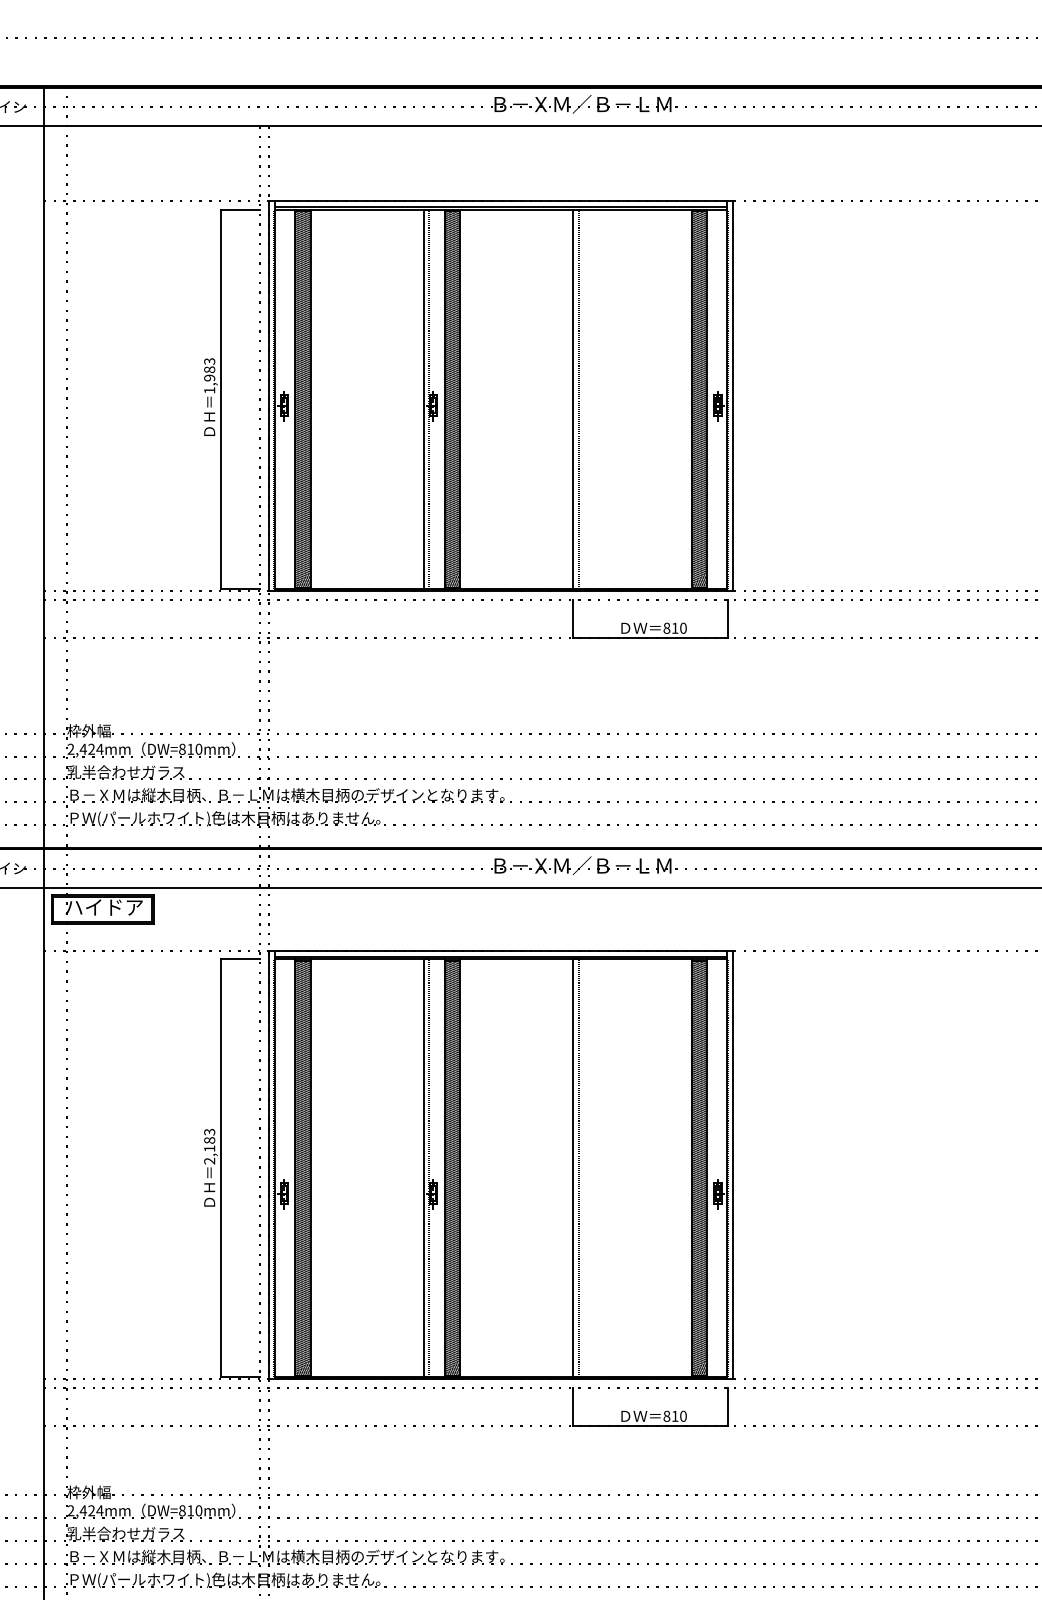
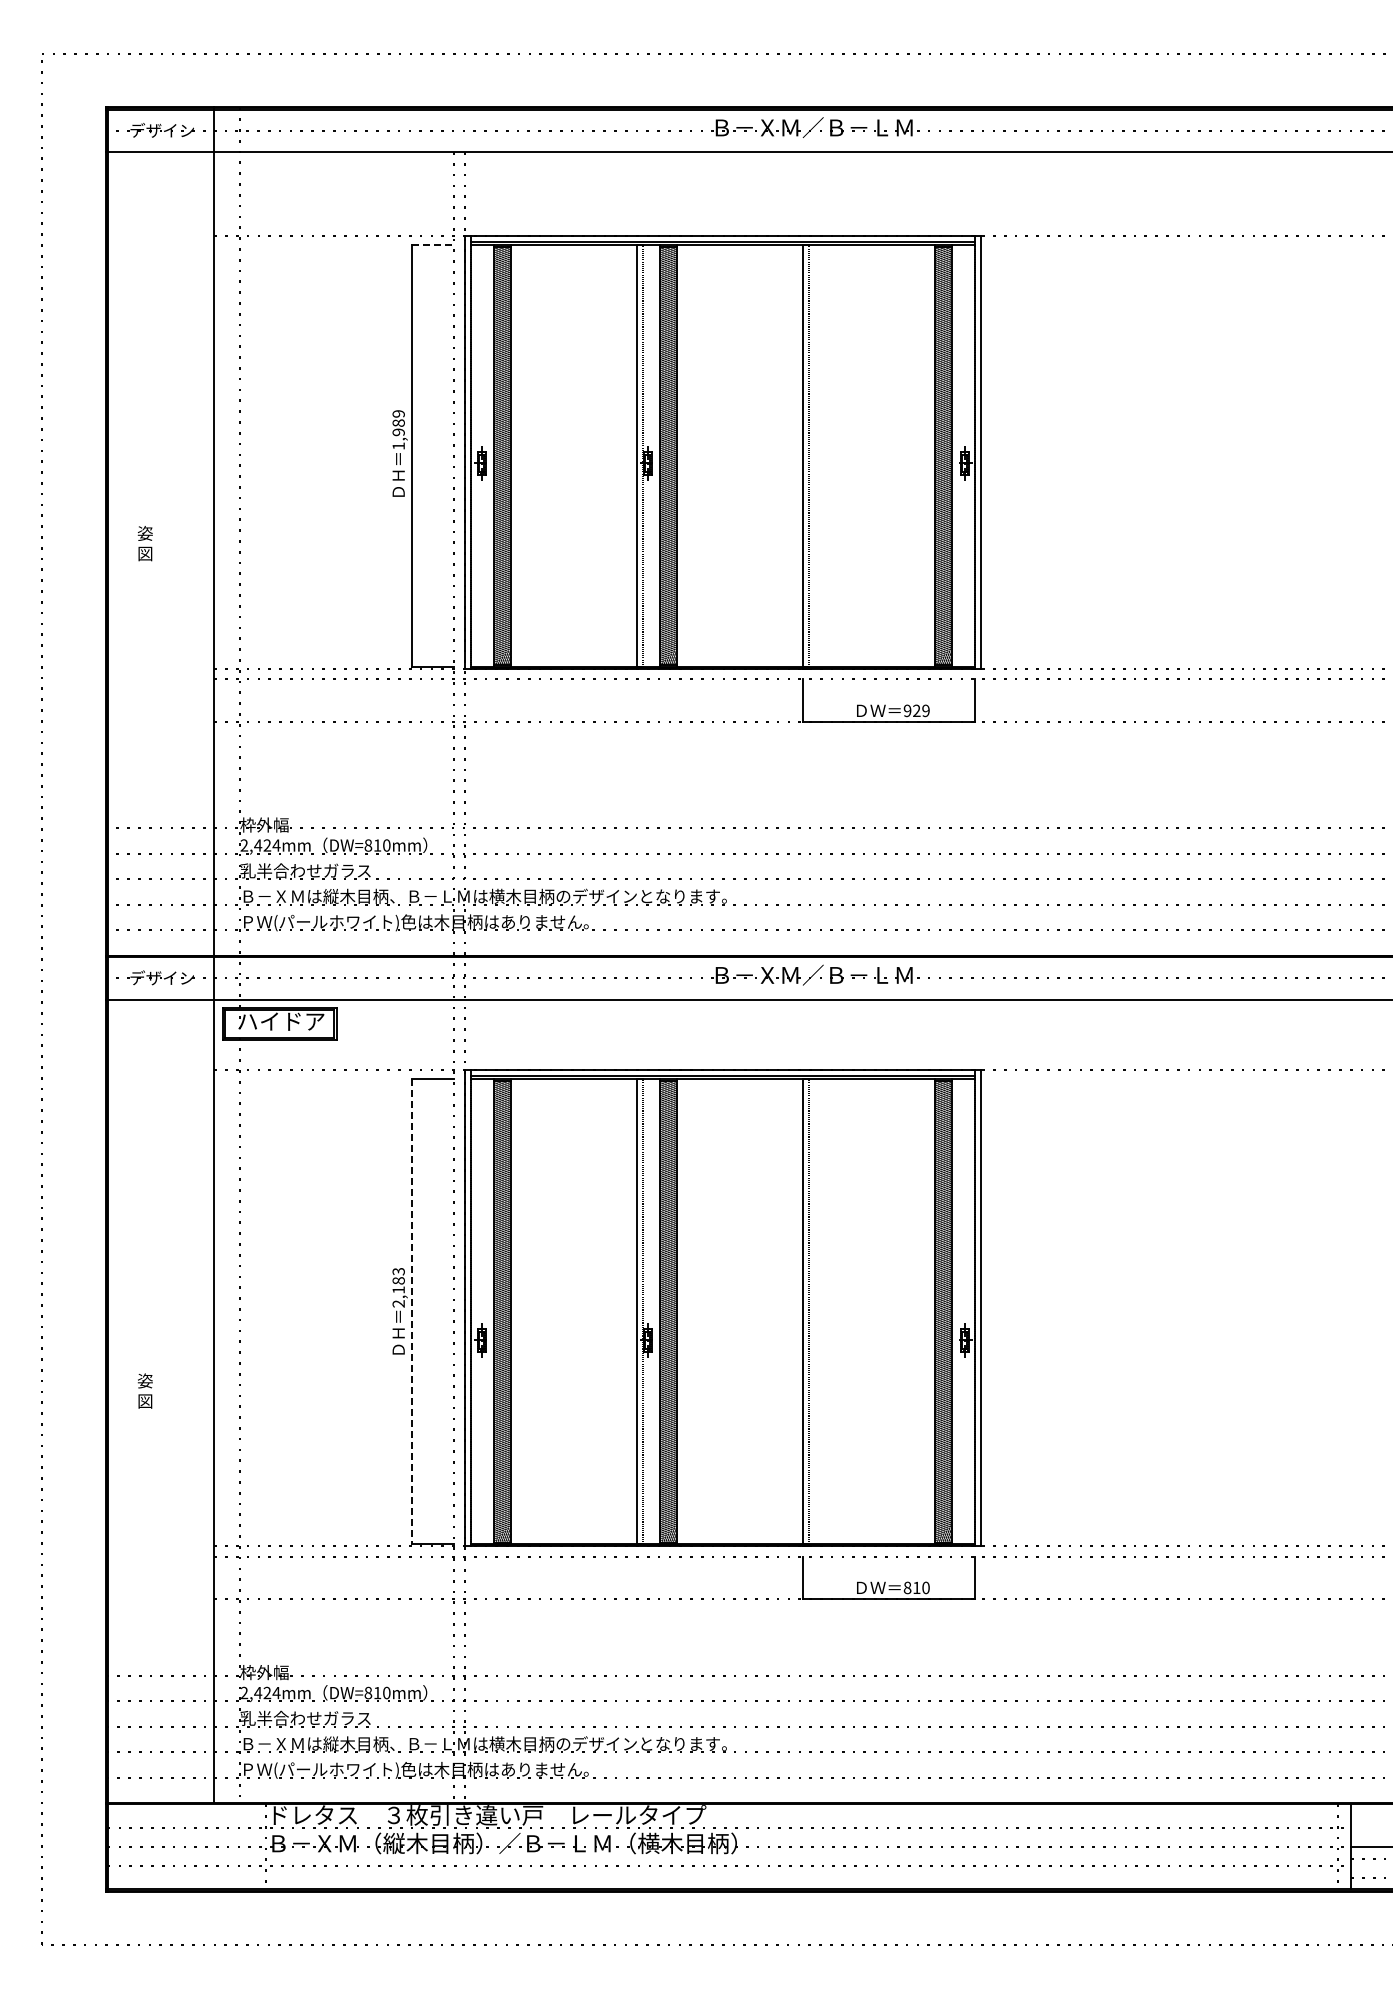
line: (240, 209) -> (433, 244), solid -> dashed
text: (209, 361) -> (398, 413), 1,983 -> 1,989
text: (674, 627) -> (916, 710), 810 -> 929
line: (221, 1168) -> (411, 1312), solid -> dashed

